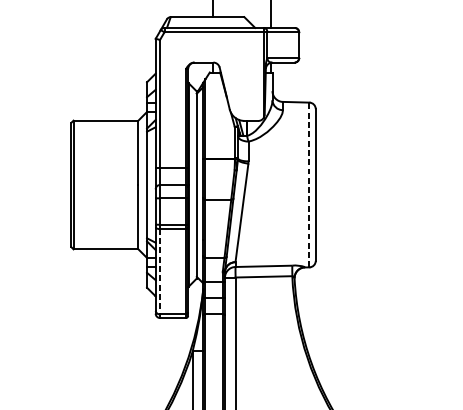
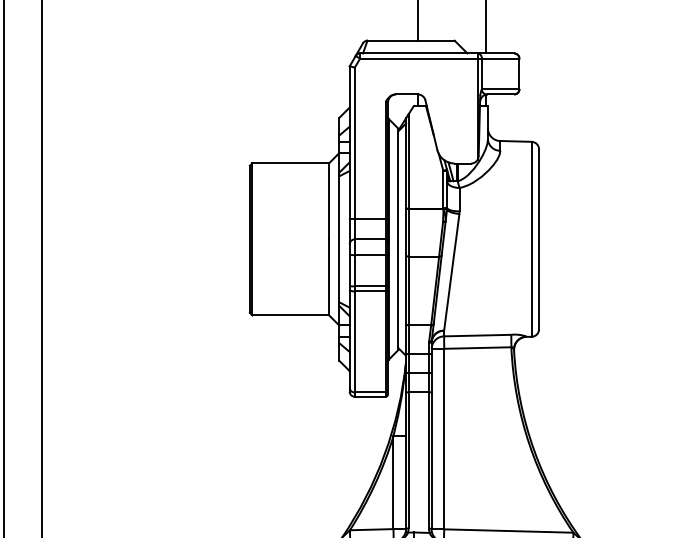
line: (309, 184) -> (531, 238), dashed -> solid
line: (159, 271) -> (354, 341), dashed -> solid

